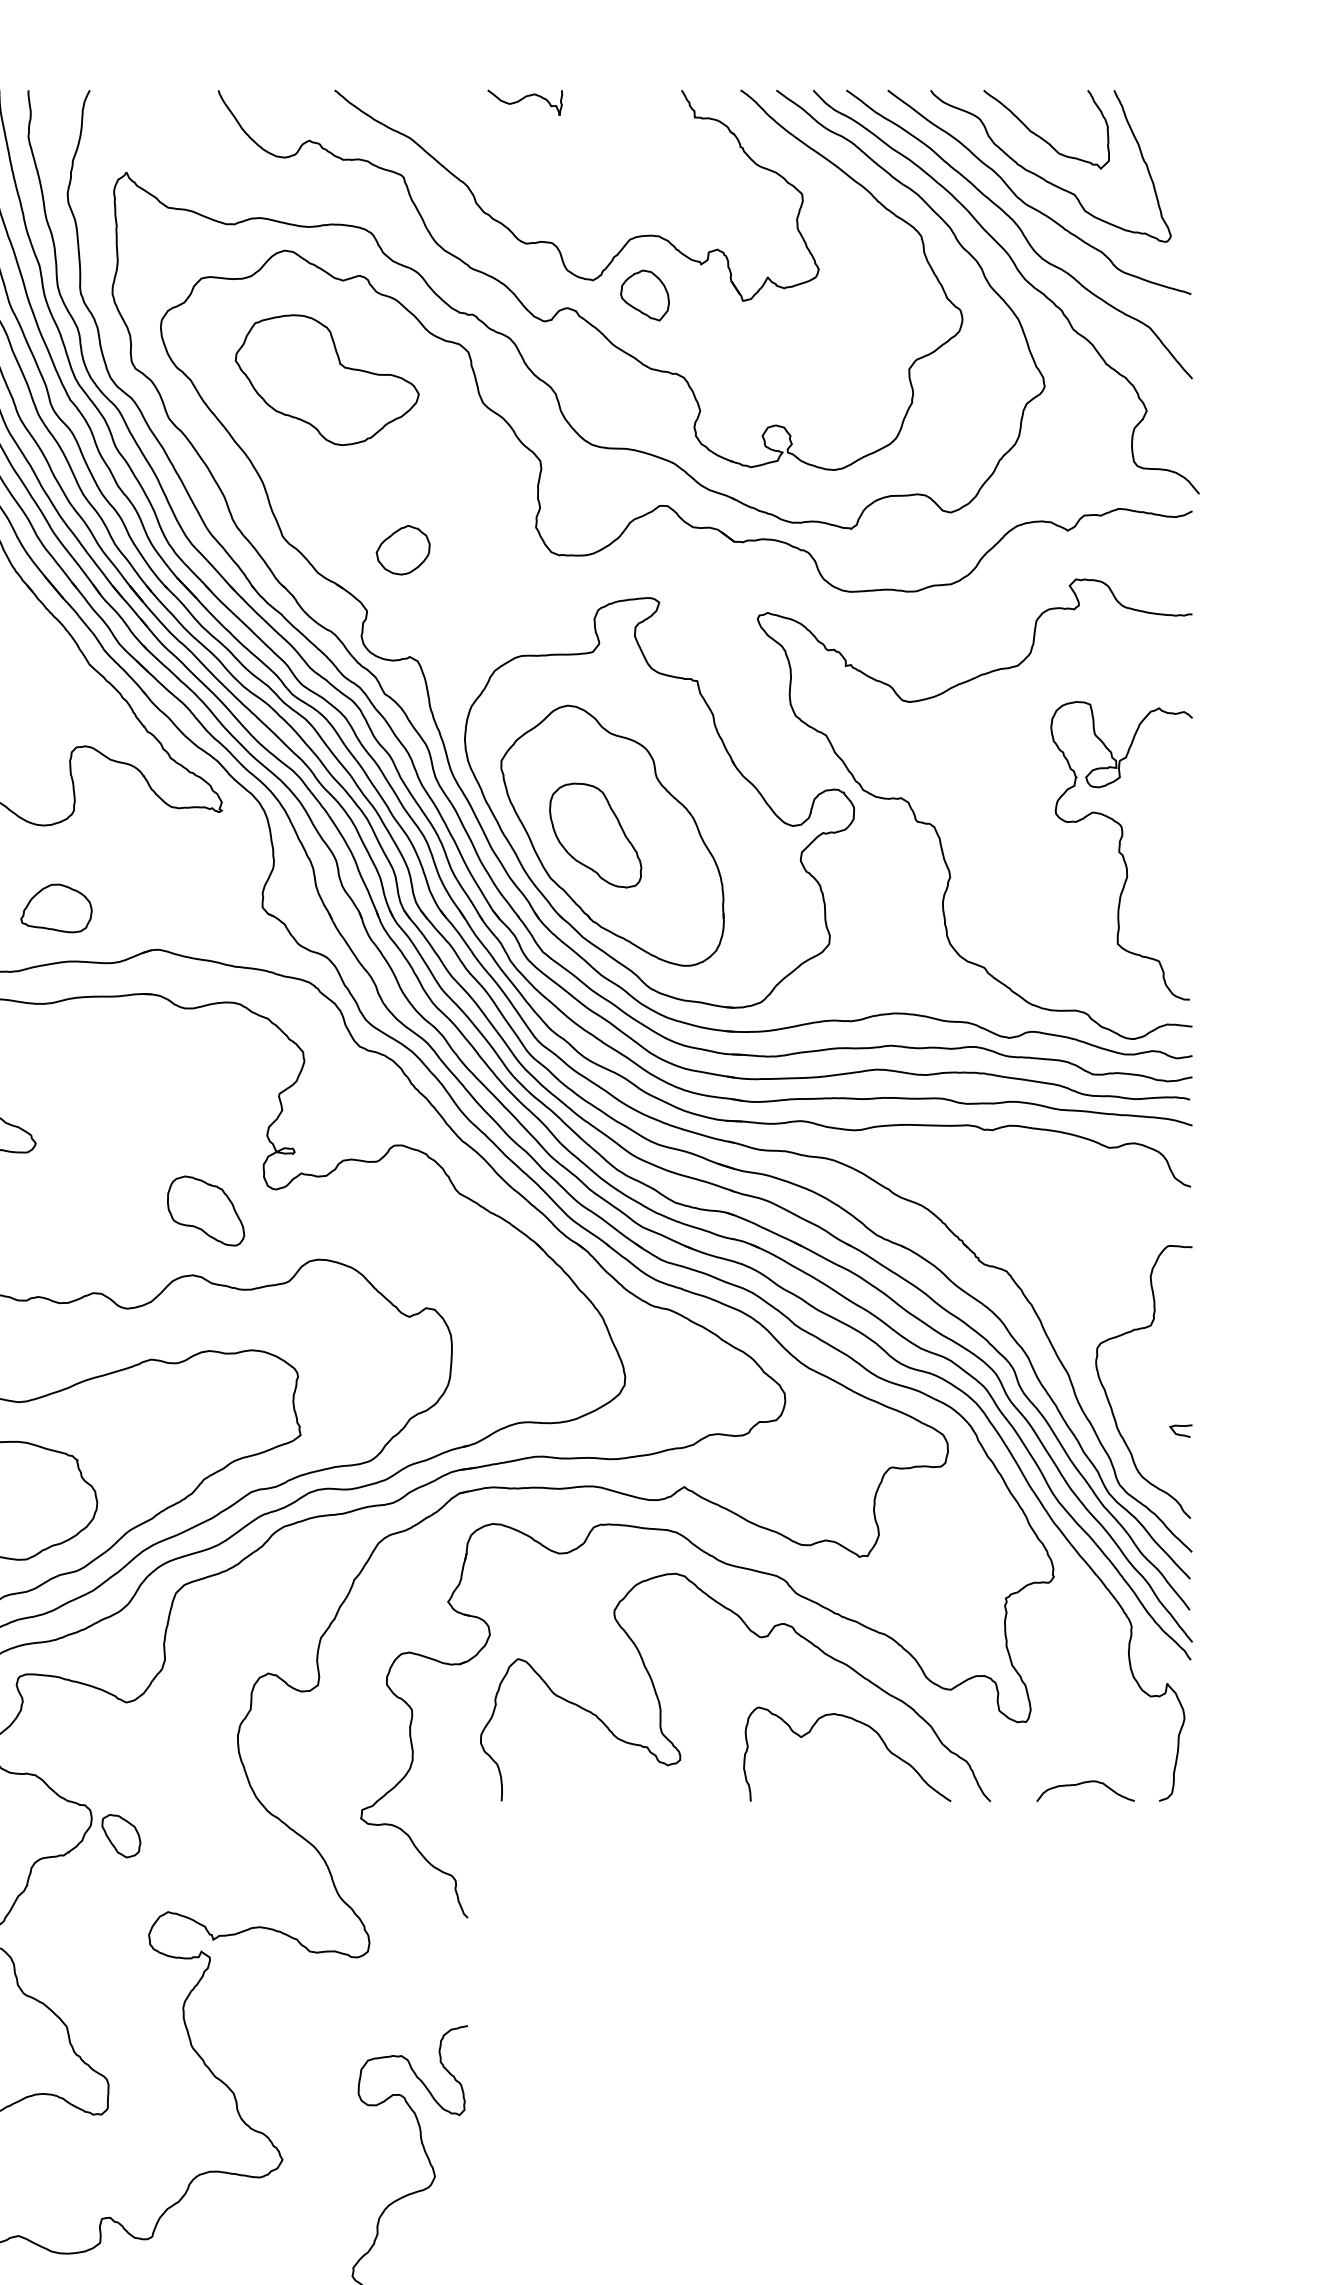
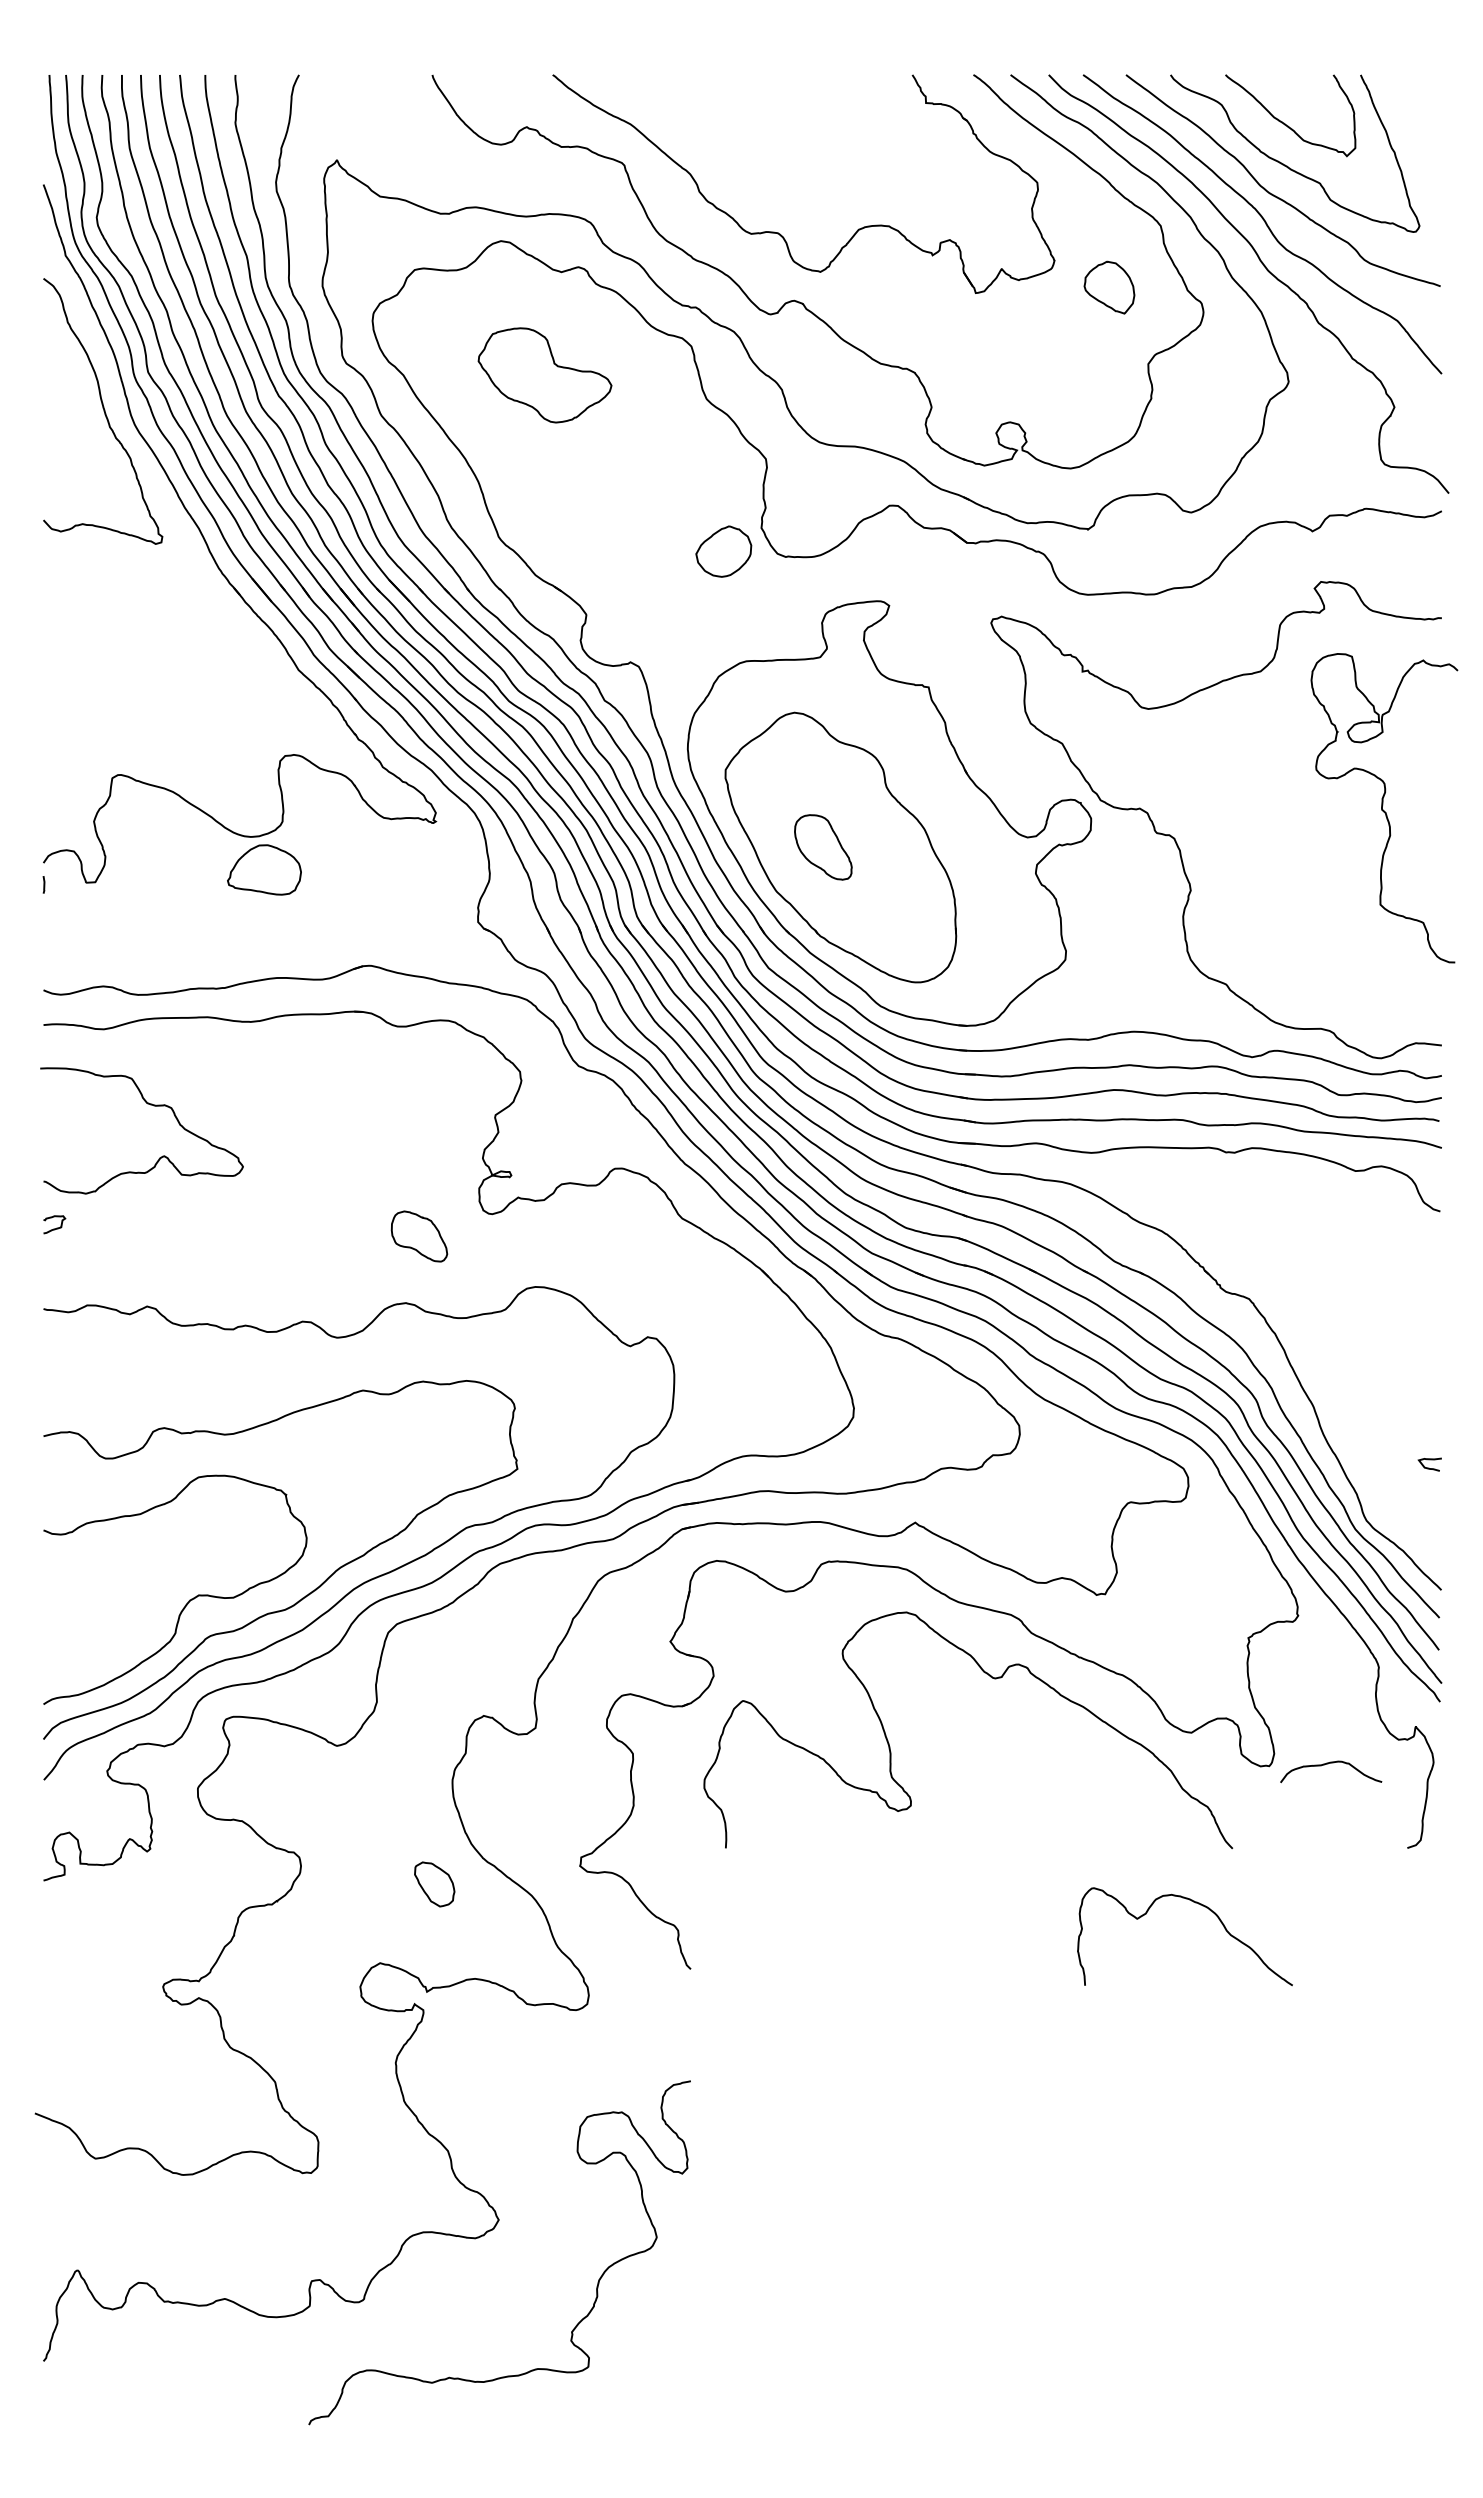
curve: (523, 99) -> (748, 84), removed
part: (645, 295) -> (1109, 287), moved
part: (326, 380) -> (544, 375), size x0.7
part: (402, 550) -> (723, 551), moved
part: (595, 835) -> (823, 847), size x0.6
curve: (1120, 852) -> (1383, 809), moved
part: (56, 908) -> (264, 869), moved
part: (206, 1210) -> (419, 1236), size x0.7
curve: (1107, 1394) -> (1353, 1426), removed
curve: (857, 1722) -> (1195, 1903), moved
curve: (1083, 1784) -> (1328, 1764), moved
part: (121, 1836) -> (434, 1884), moved

